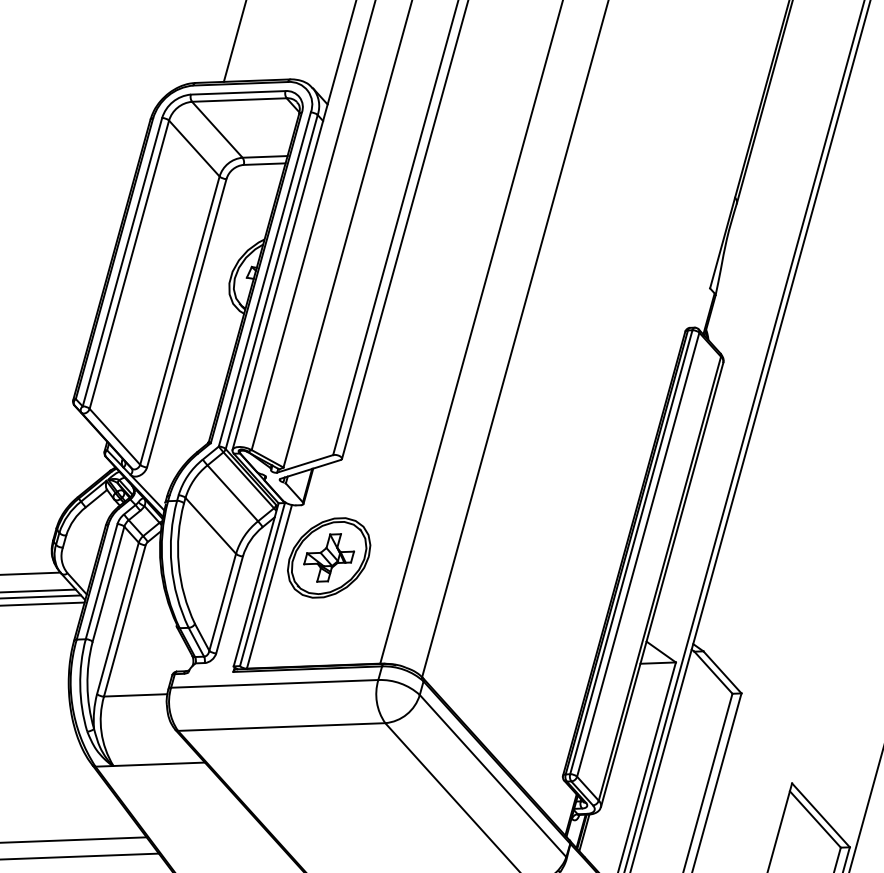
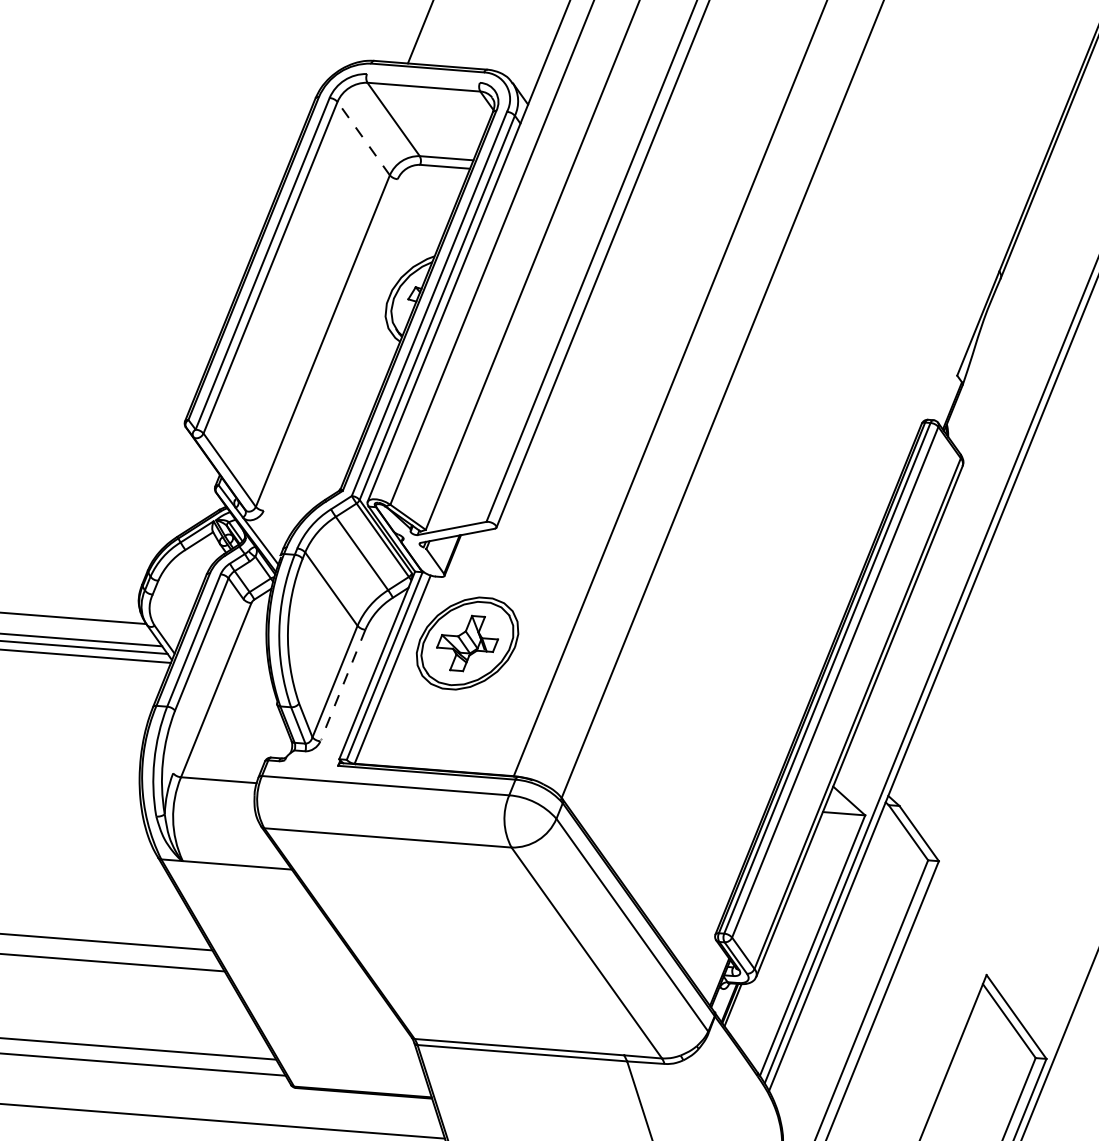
line: (238, 92) -> (423, 78), removed
line: (194, 148) -> (363, 138), solid -> dashed
line: (186, 322) -> (330, 344), removed
line: (229, 605) -> (342, 686), solid -> dashed
line: (118, 618) -> (208, 686), removed

